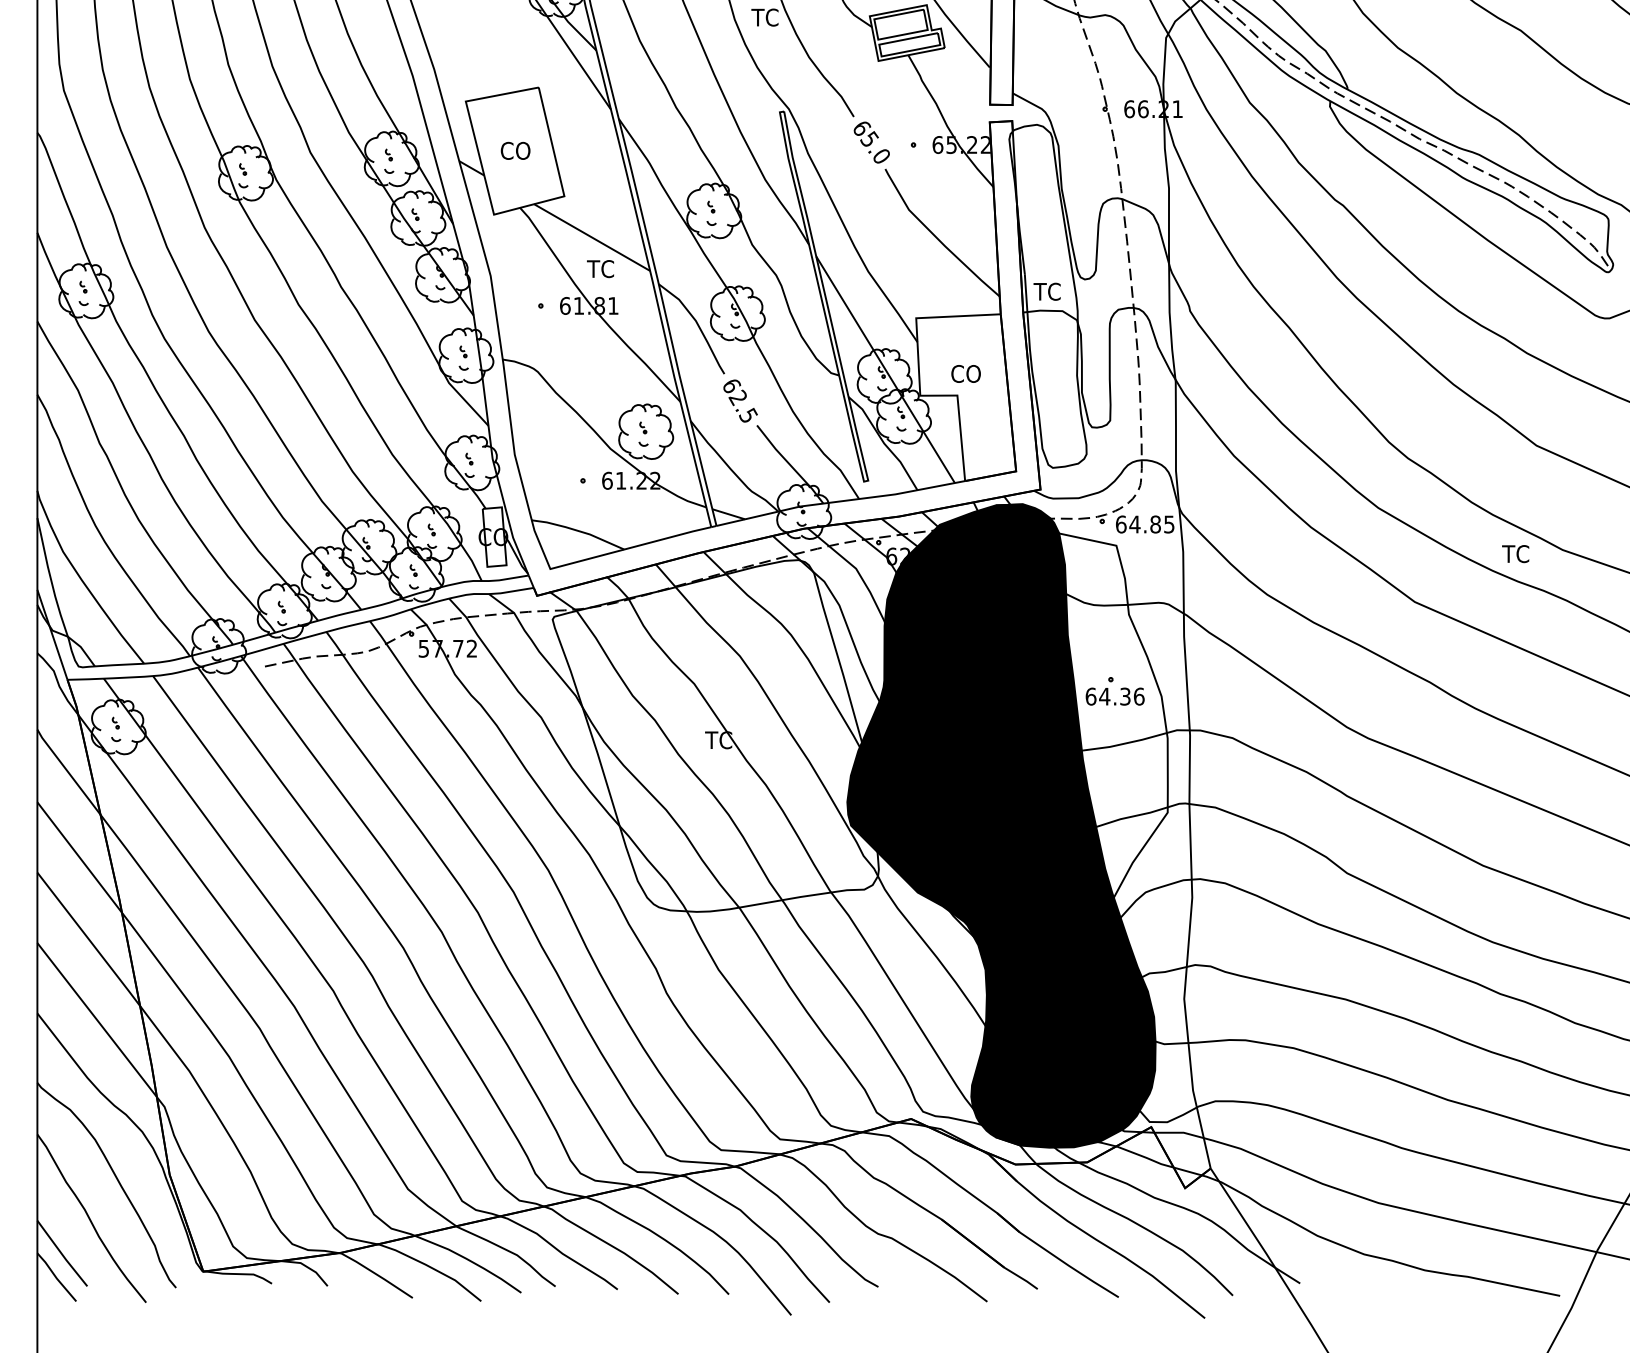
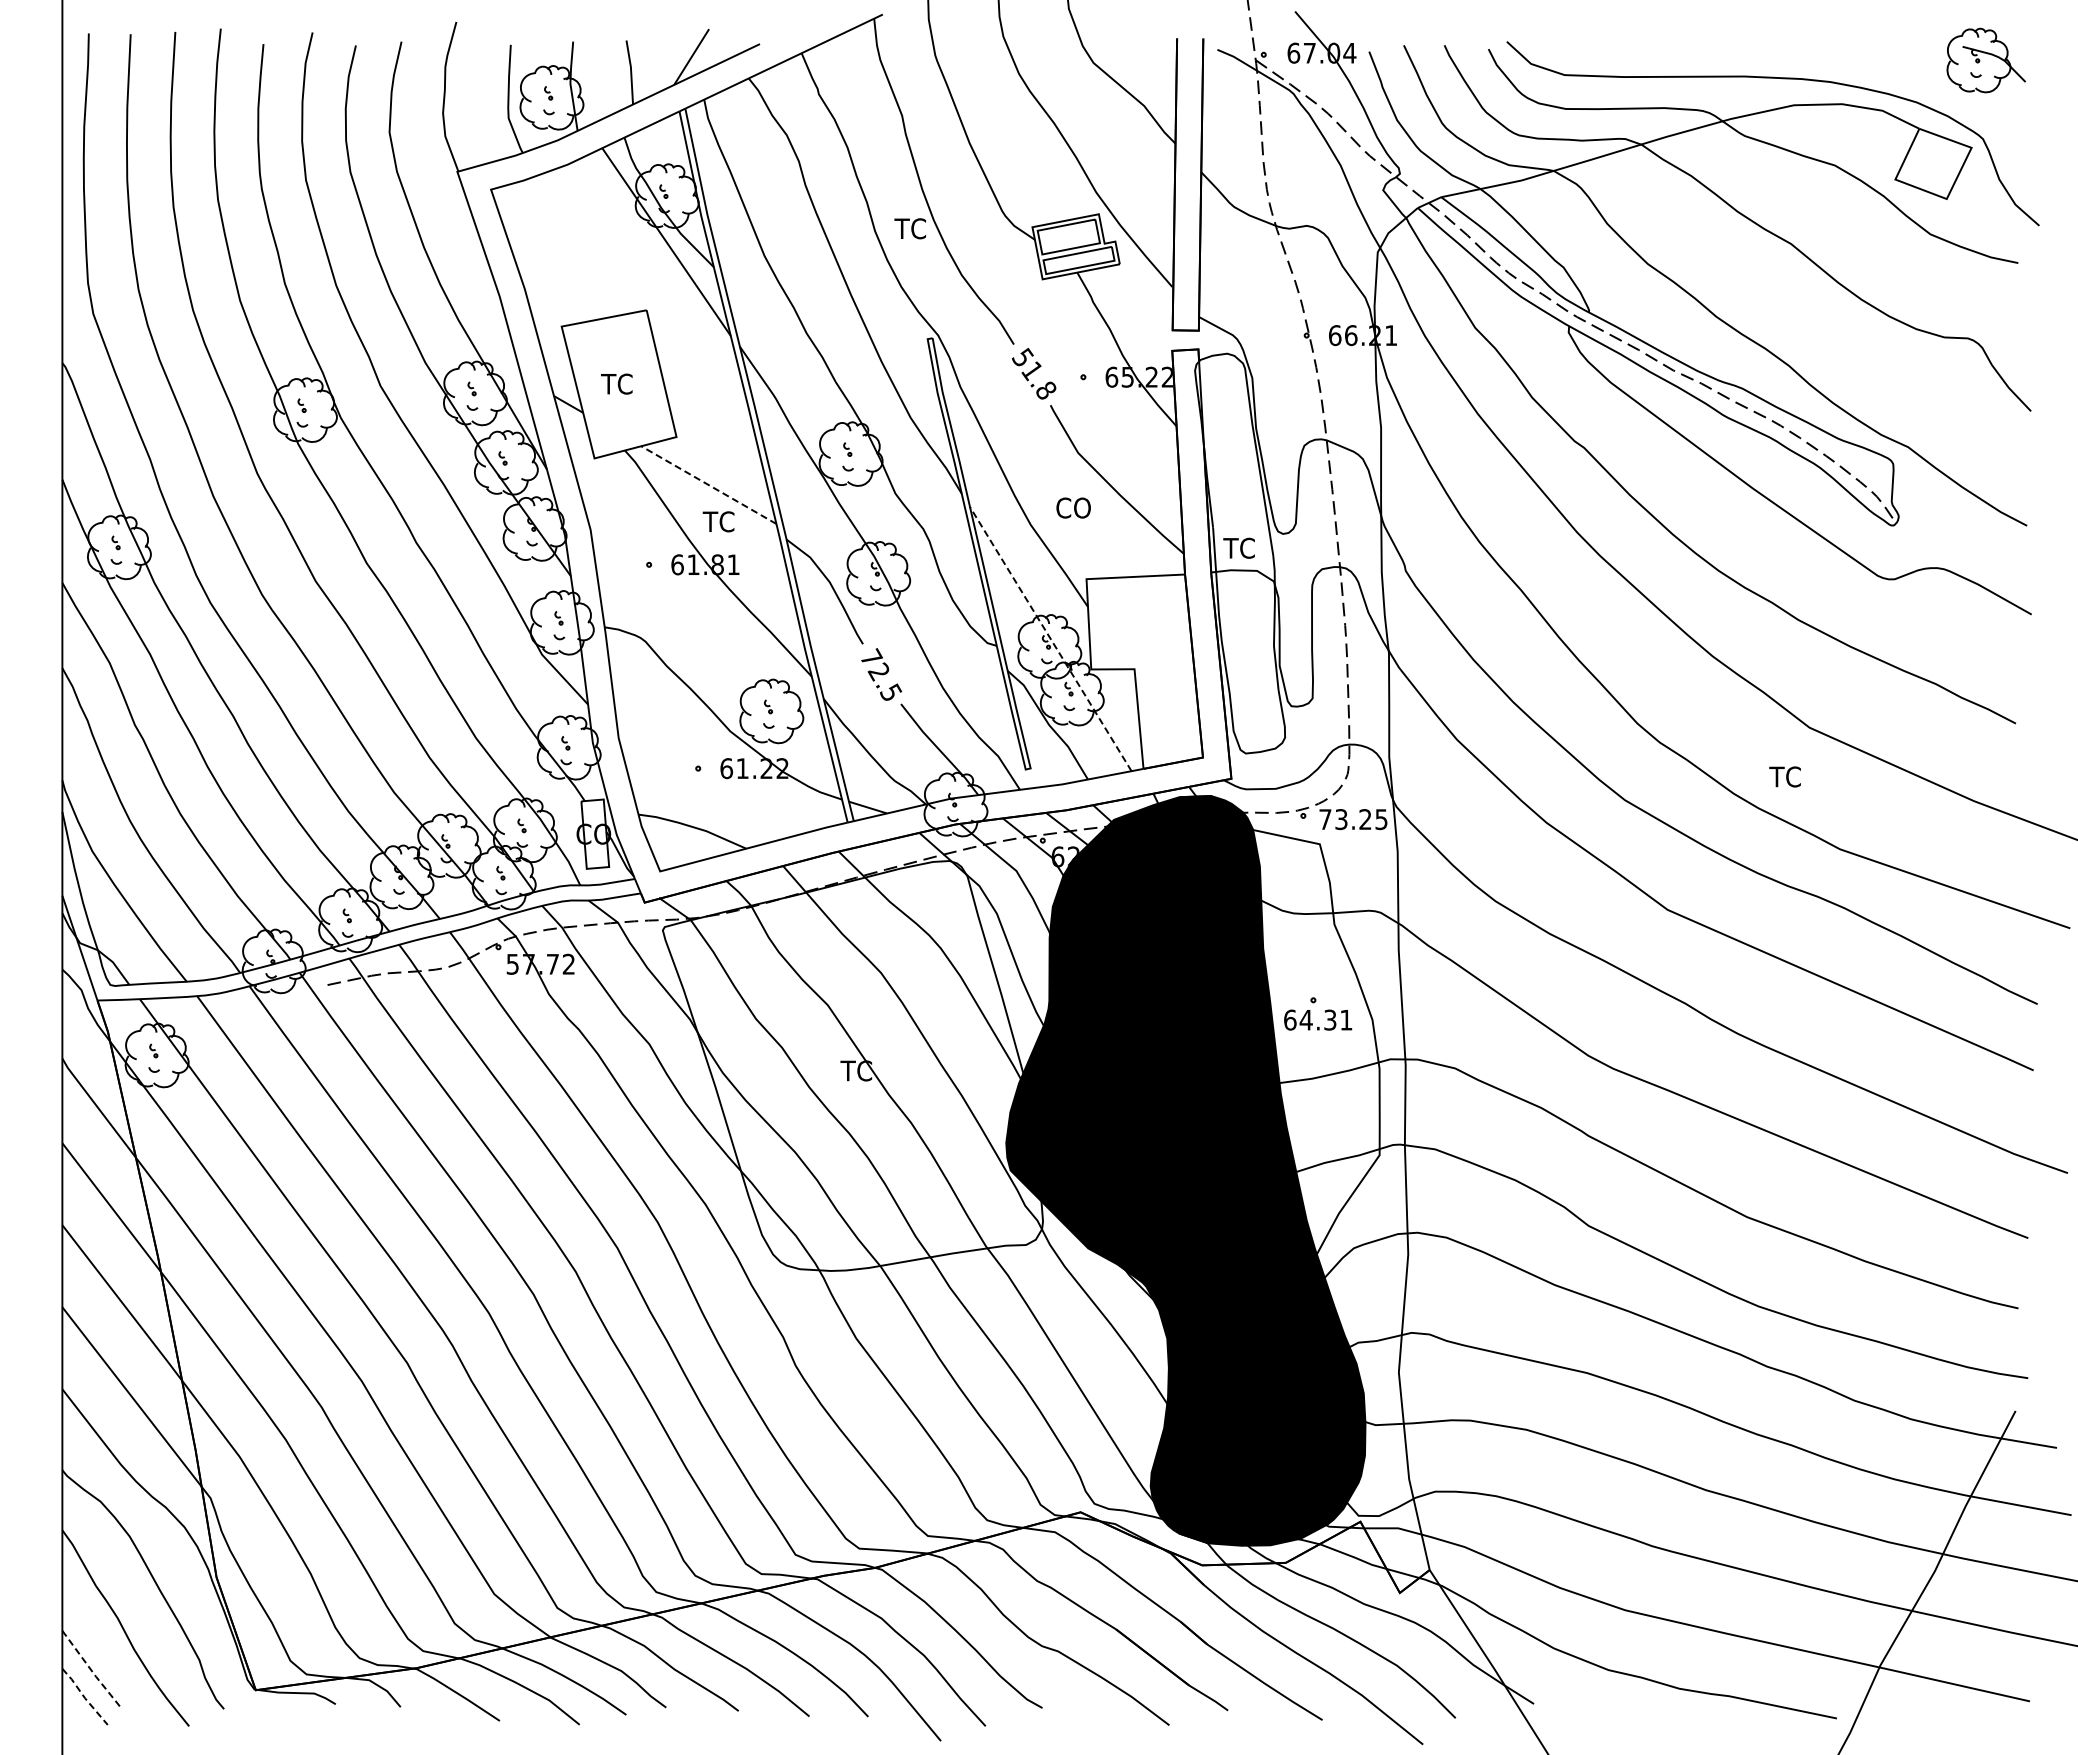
text: (870, 141) -> (1033, 373), 65.0 -> 51.8
text: (514, 150) -> (618, 383), CO -> TC
line: (591, 237) -> (708, 485), solid -> dashed
line: (885, 370) -> (1050, 639), solid -> dashed
text: (965, 373) -> (1073, 507), moved
text: (731, 385) -> (871, 657), 62.5 -> 72.5
text: (1138, 524) -> (1345, 819), 64.85 -> 73.25
text: (1515, 553) -> (1784, 776), moved
text: (1139, 696) -> (1346, 1019), 64.36 -> 64.31
line: (62, 1254) -> (91, 1670), solid -> dashed
line: (56, 1277) -> (84, 1696), solid -> dashed

